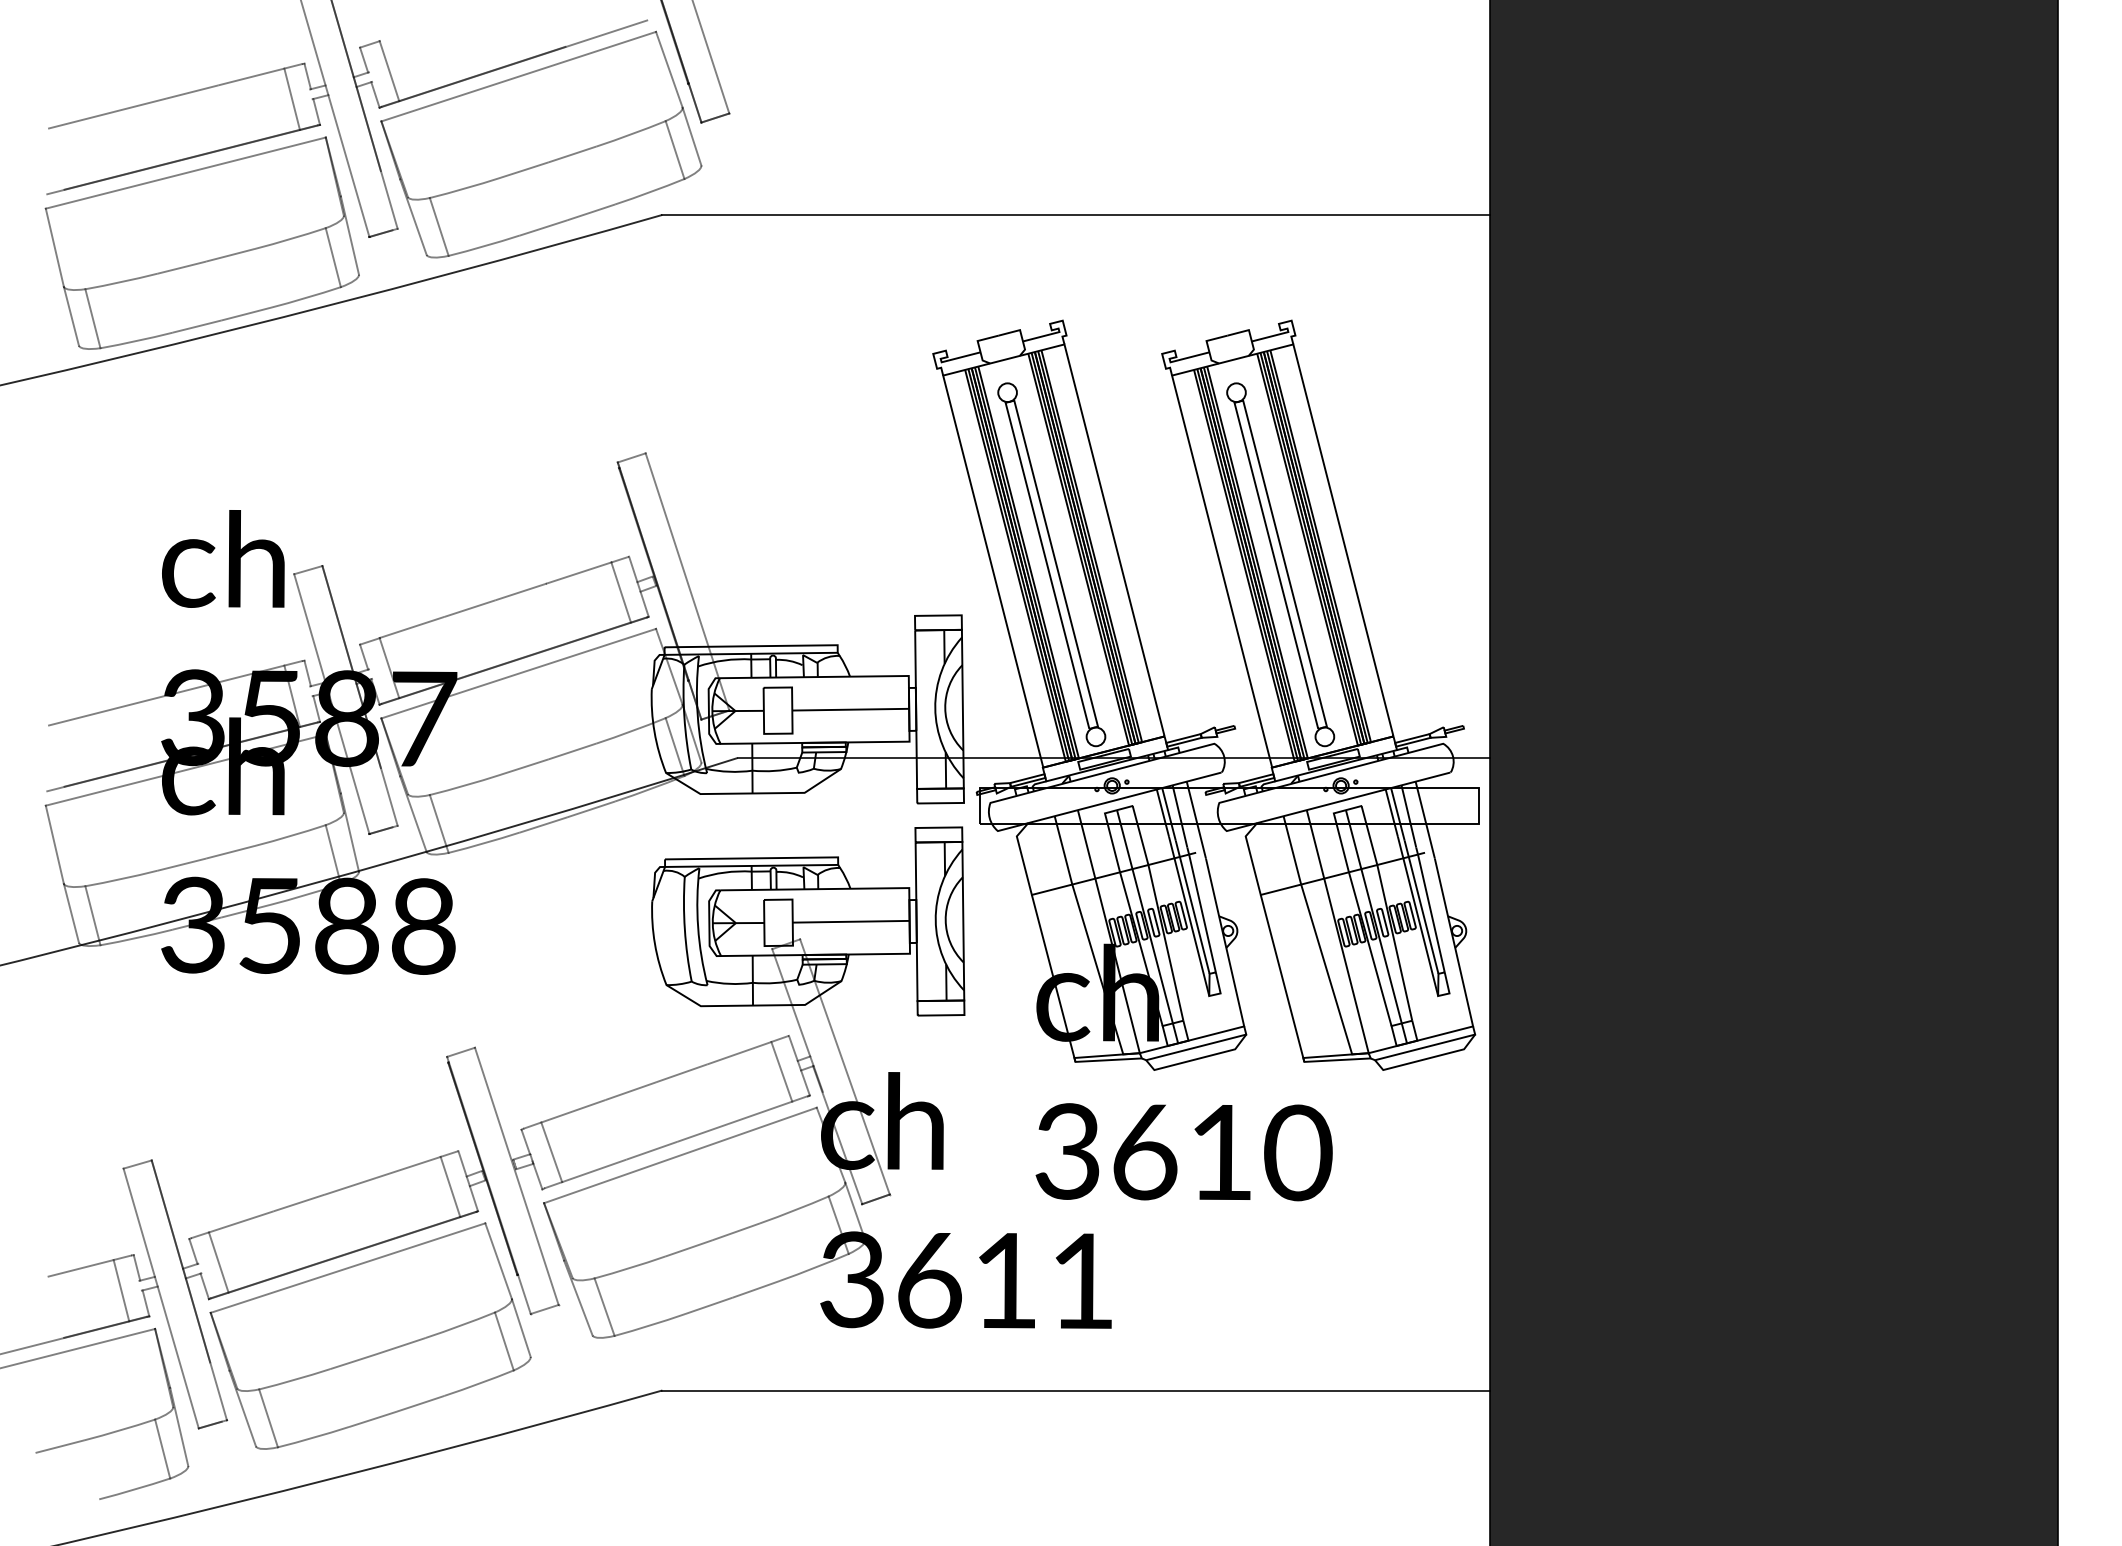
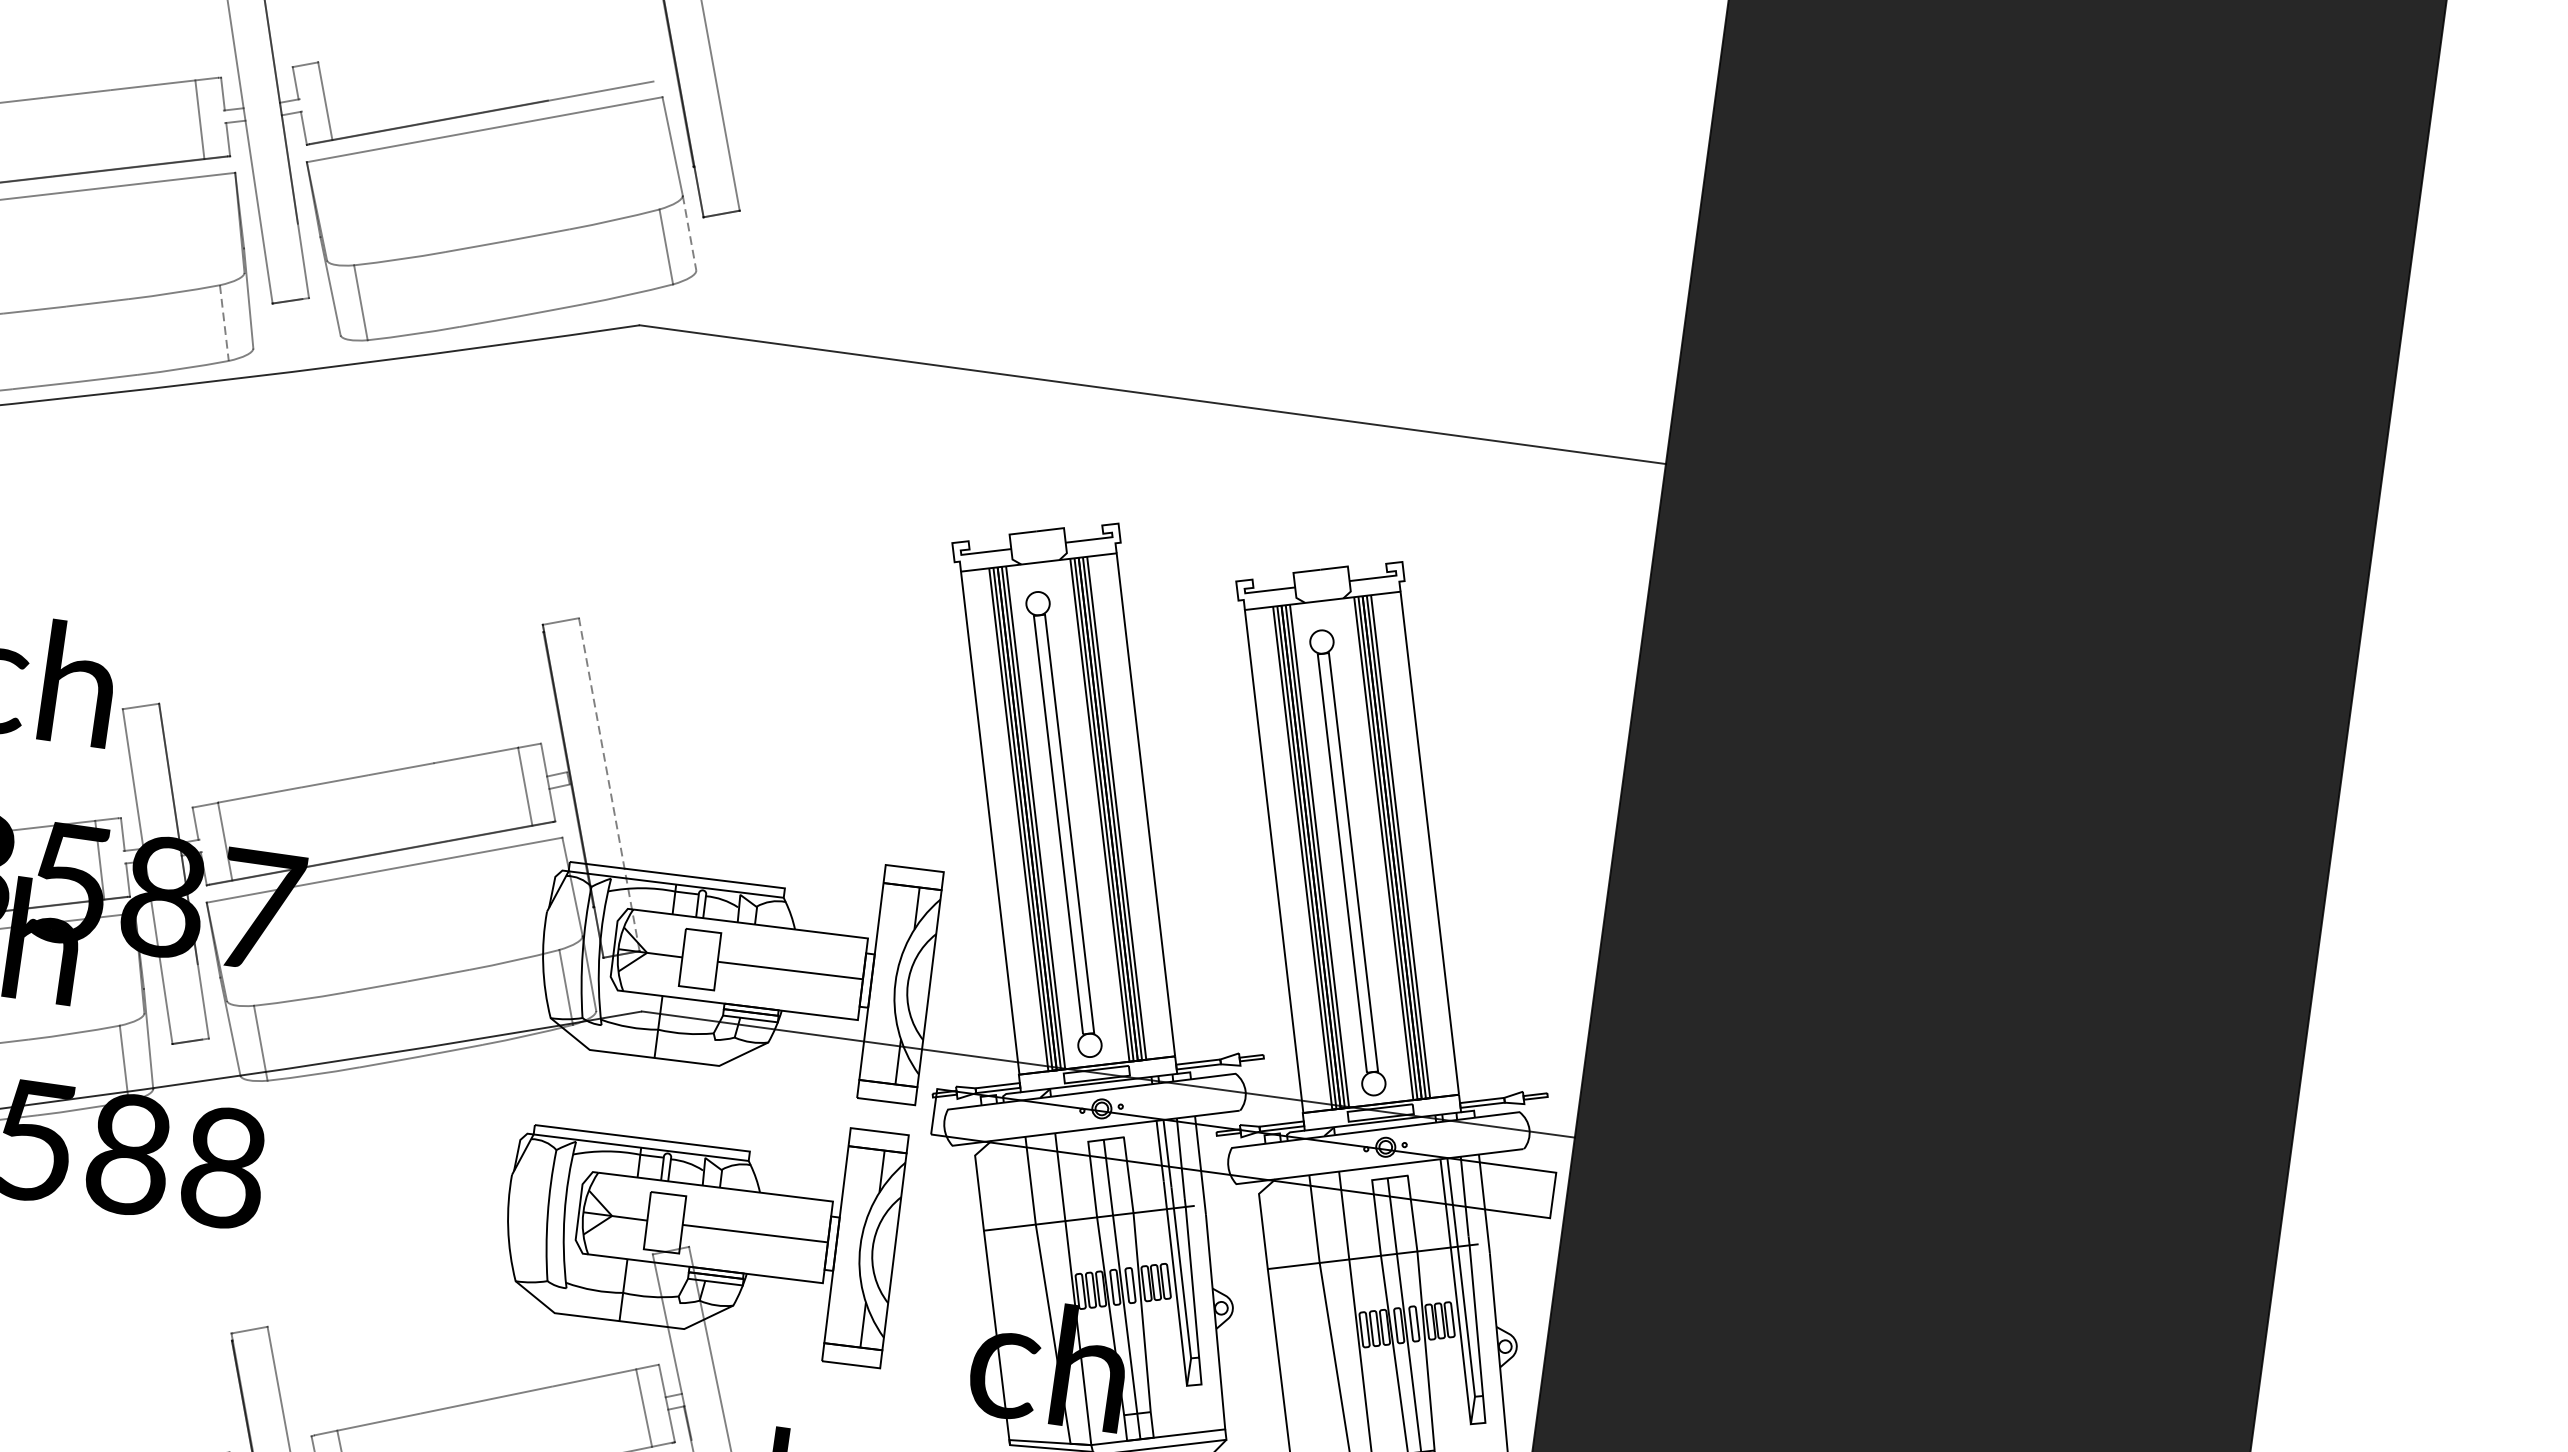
line: (692, 137) -> (690, 234), solid -> dashed
line: (333, 258) -> (224, 324), solid -> dashed
line: (687, 581) -> (609, 784), solid -> dashed

